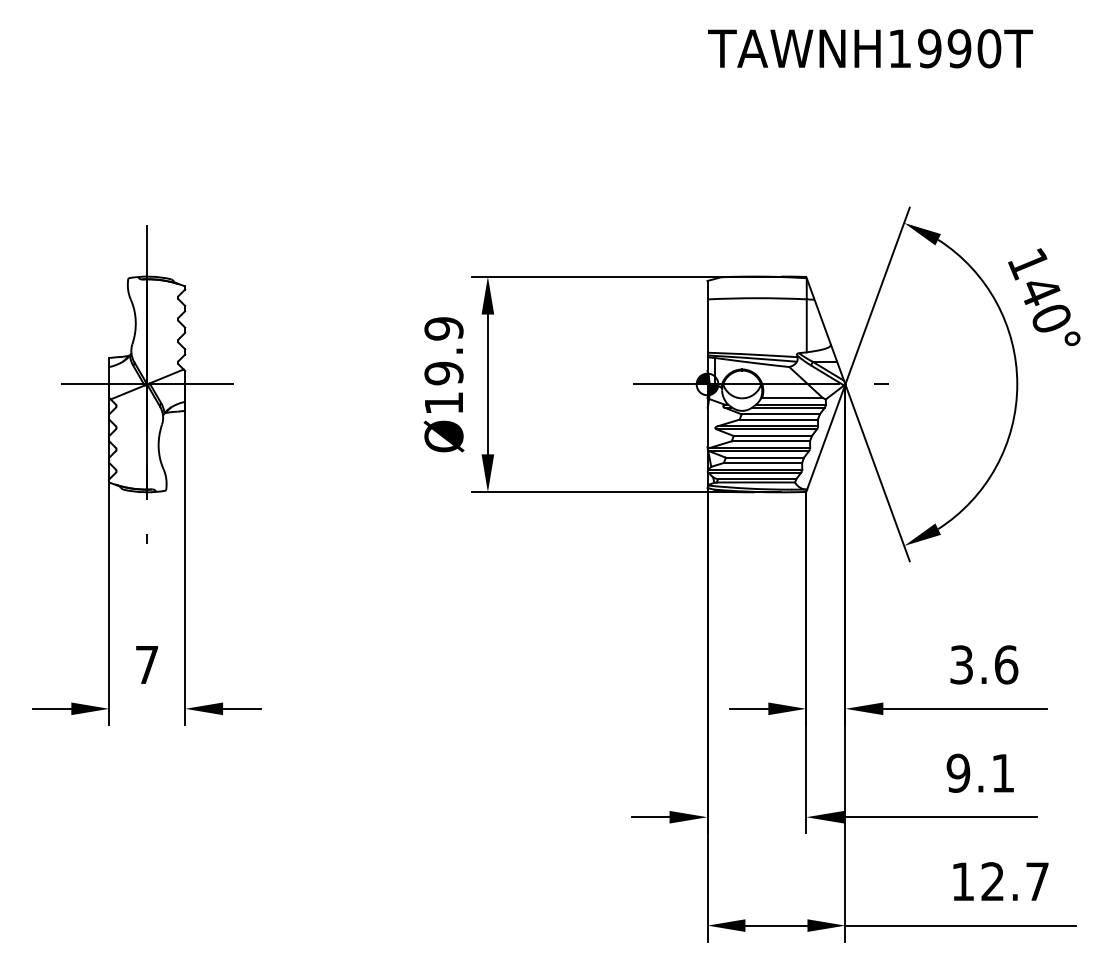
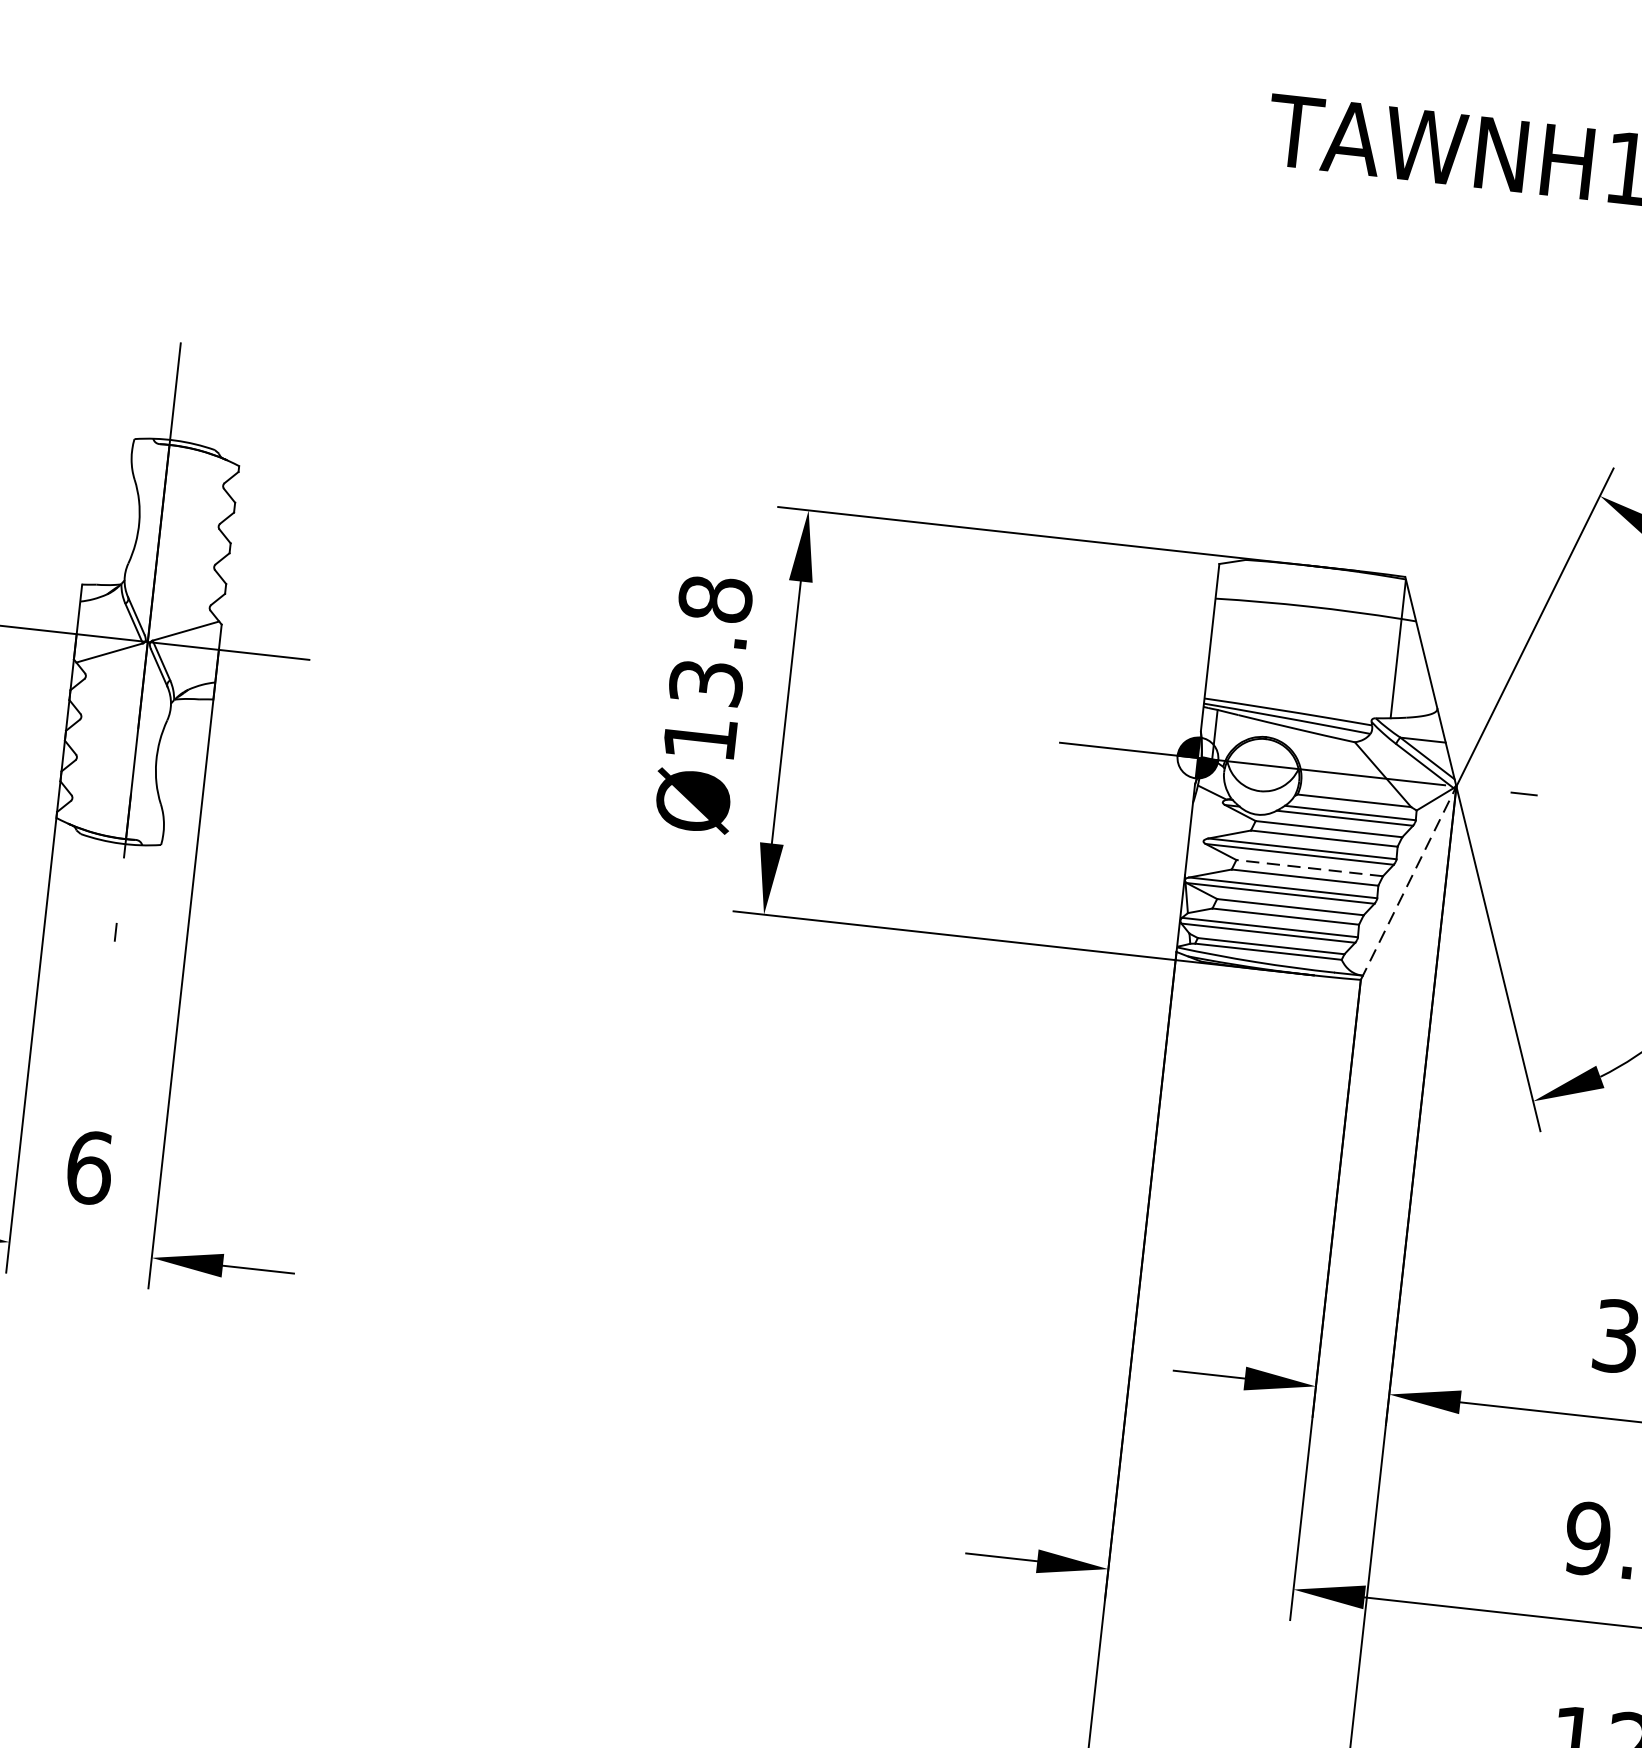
text: (443, 351) -> (709, 641), Ø19.9 -> Ø13.8
line: (772, 436) -> (1308, 868), solid -> dashed
line: (826, 437) -> (1409, 882), solid -> dashed
text: (147, 664) -> (90, 1166), 7 -> 6

